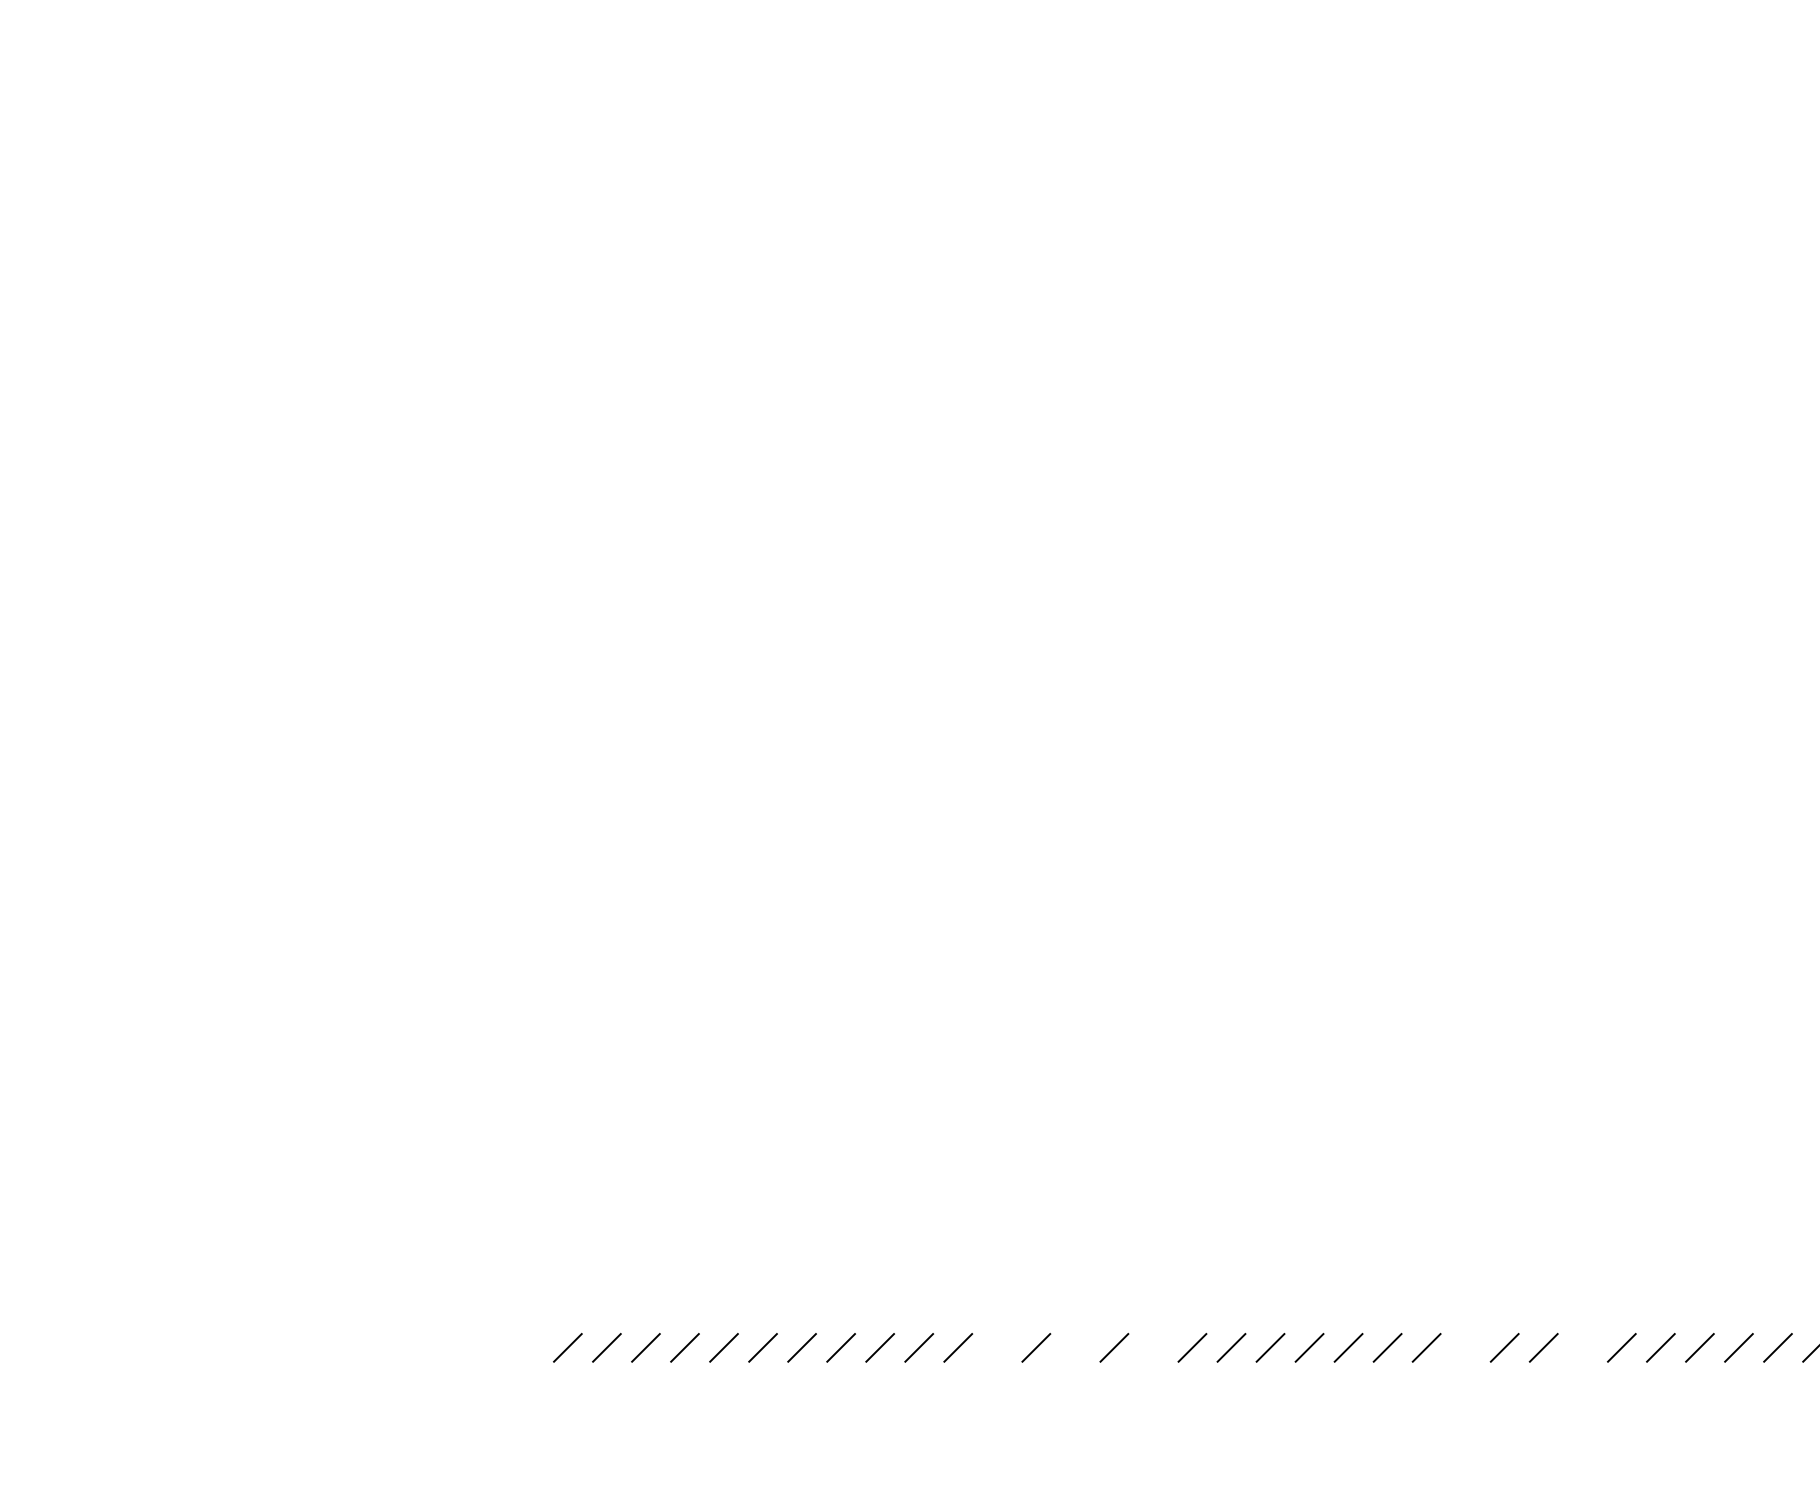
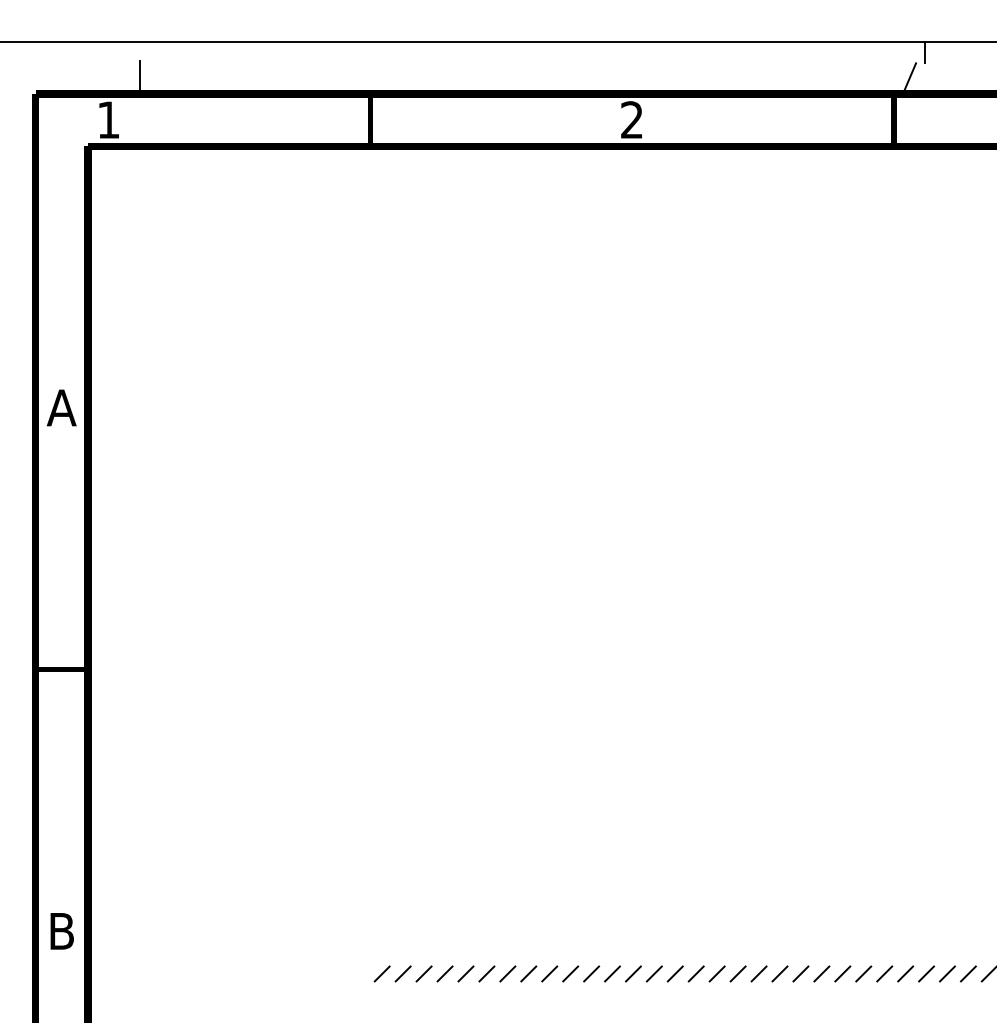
line: (527, 1347) -> (381, 973), added
line: (997, 1347) -> (633, 973), added
line: (1073, 1347) -> (674, 973), added
line: (1152, 1347) -> (716, 973), added
line: (1465, 1347) -> (884, 973), added
line: (1582, 1347) -> (947, 973), added

